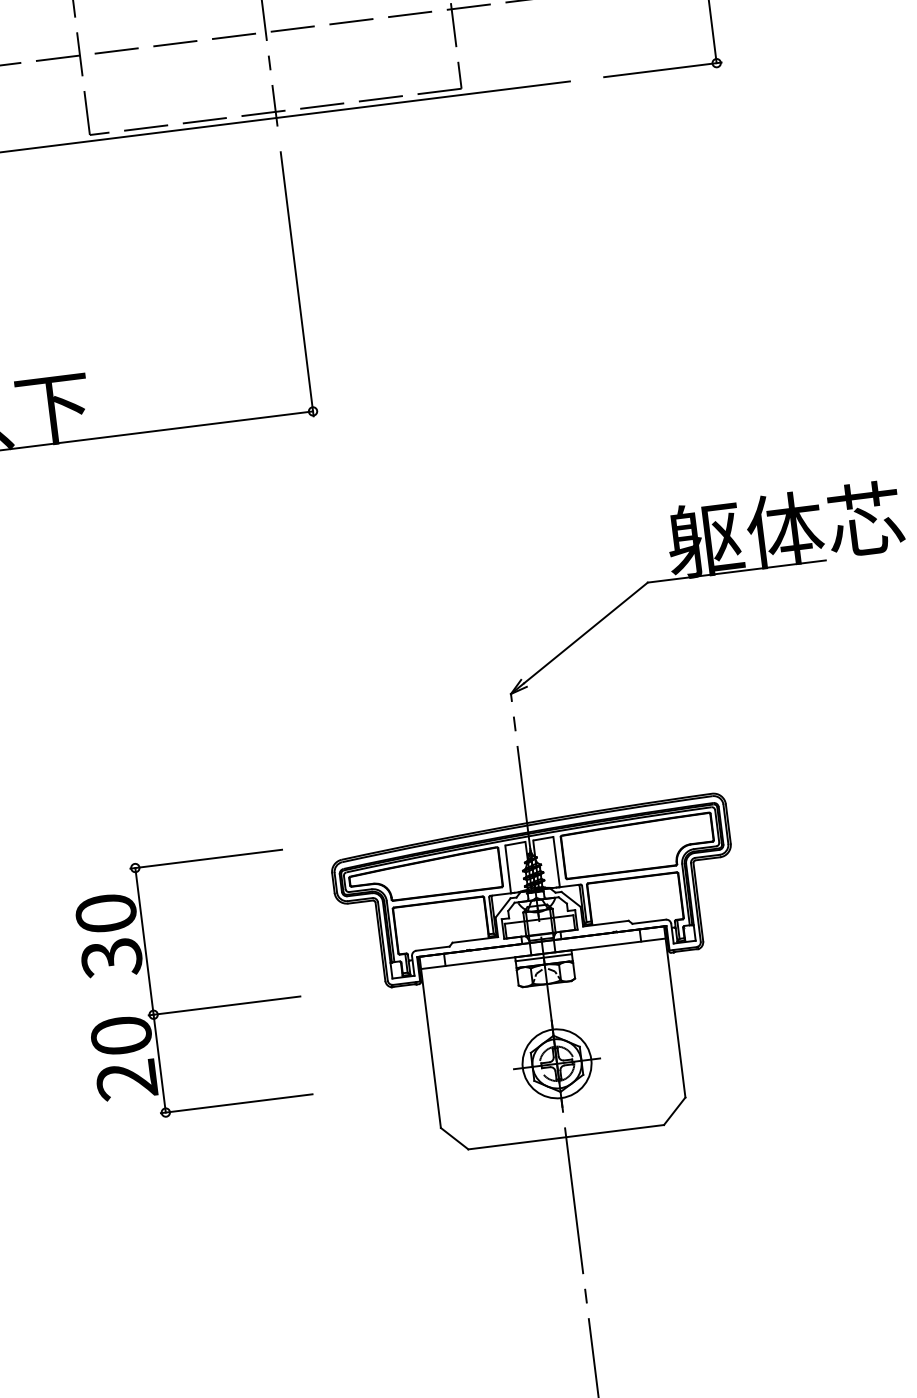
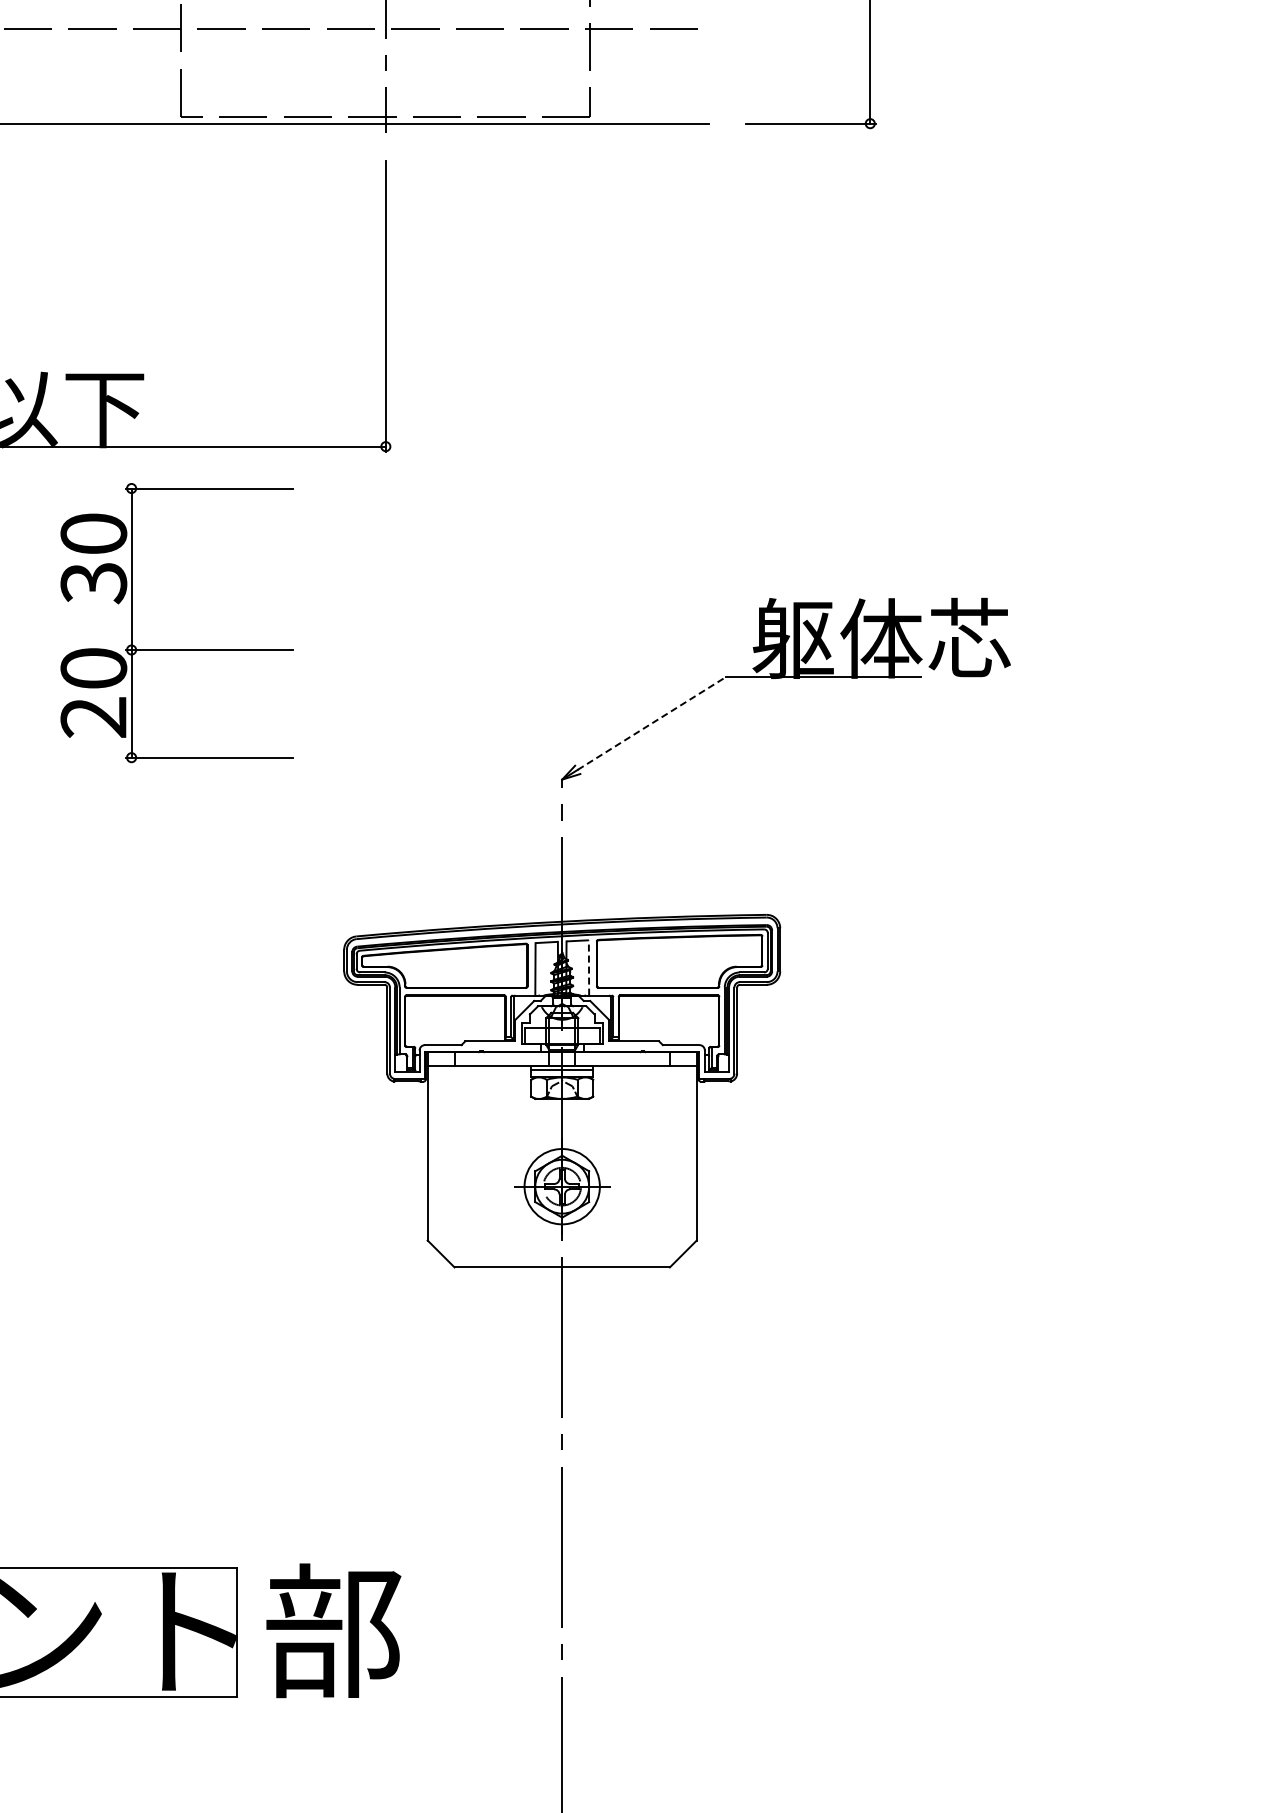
line: (586, 632) -> (652, 723), solid -> dashed
line: (557, 861) -> (589, 967), solid -> dashed
part: (194, 1009) -> (176, 649), moved

